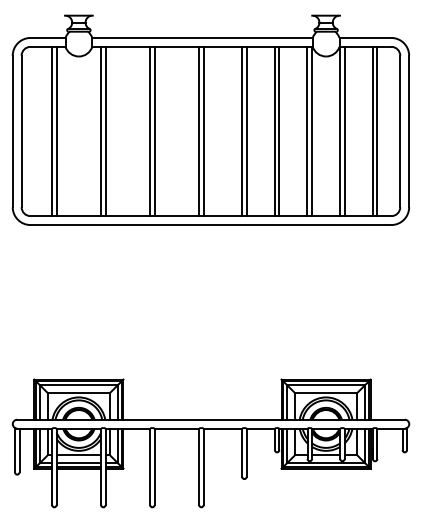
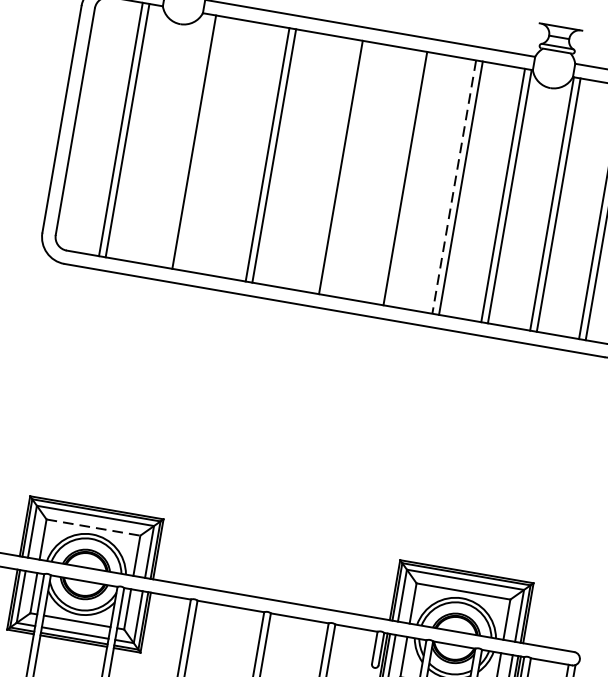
line: (105, 131) -> (200, 143), removed
line: (203, 131) -> (347, 168), removed
line: (246, 131) -> (411, 179), removed
line: (274, 131) -> (453, 187), solid -> dashed
line: (79, 392) -> (94, 527), solid -> dashed

